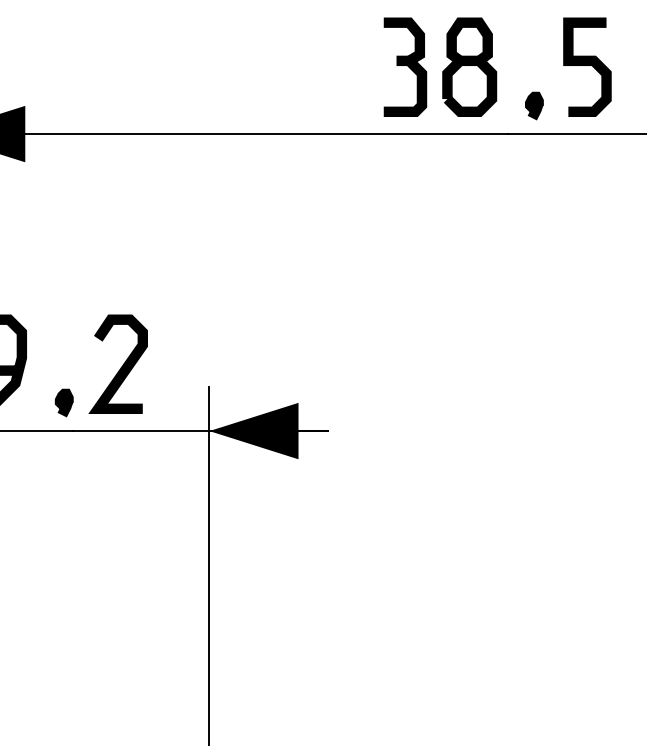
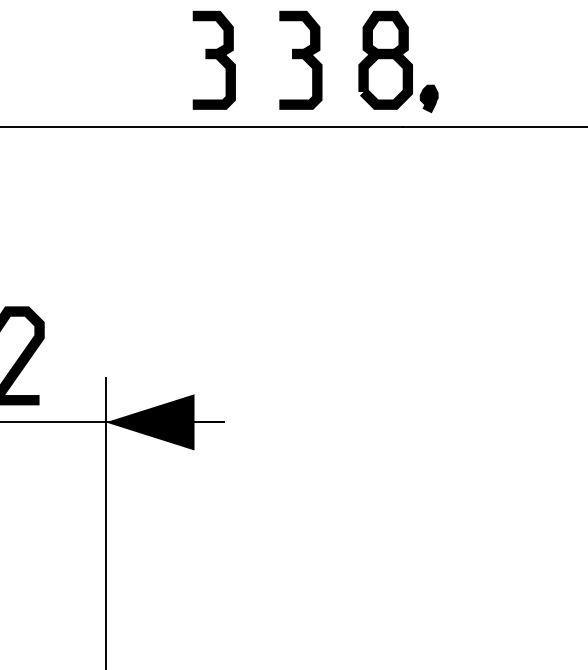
curve: (587, 65) -> (482, 58), removed
part: (318, 66) -> (214, 59), added
part: (469, 66) -> (385, 59), moved

